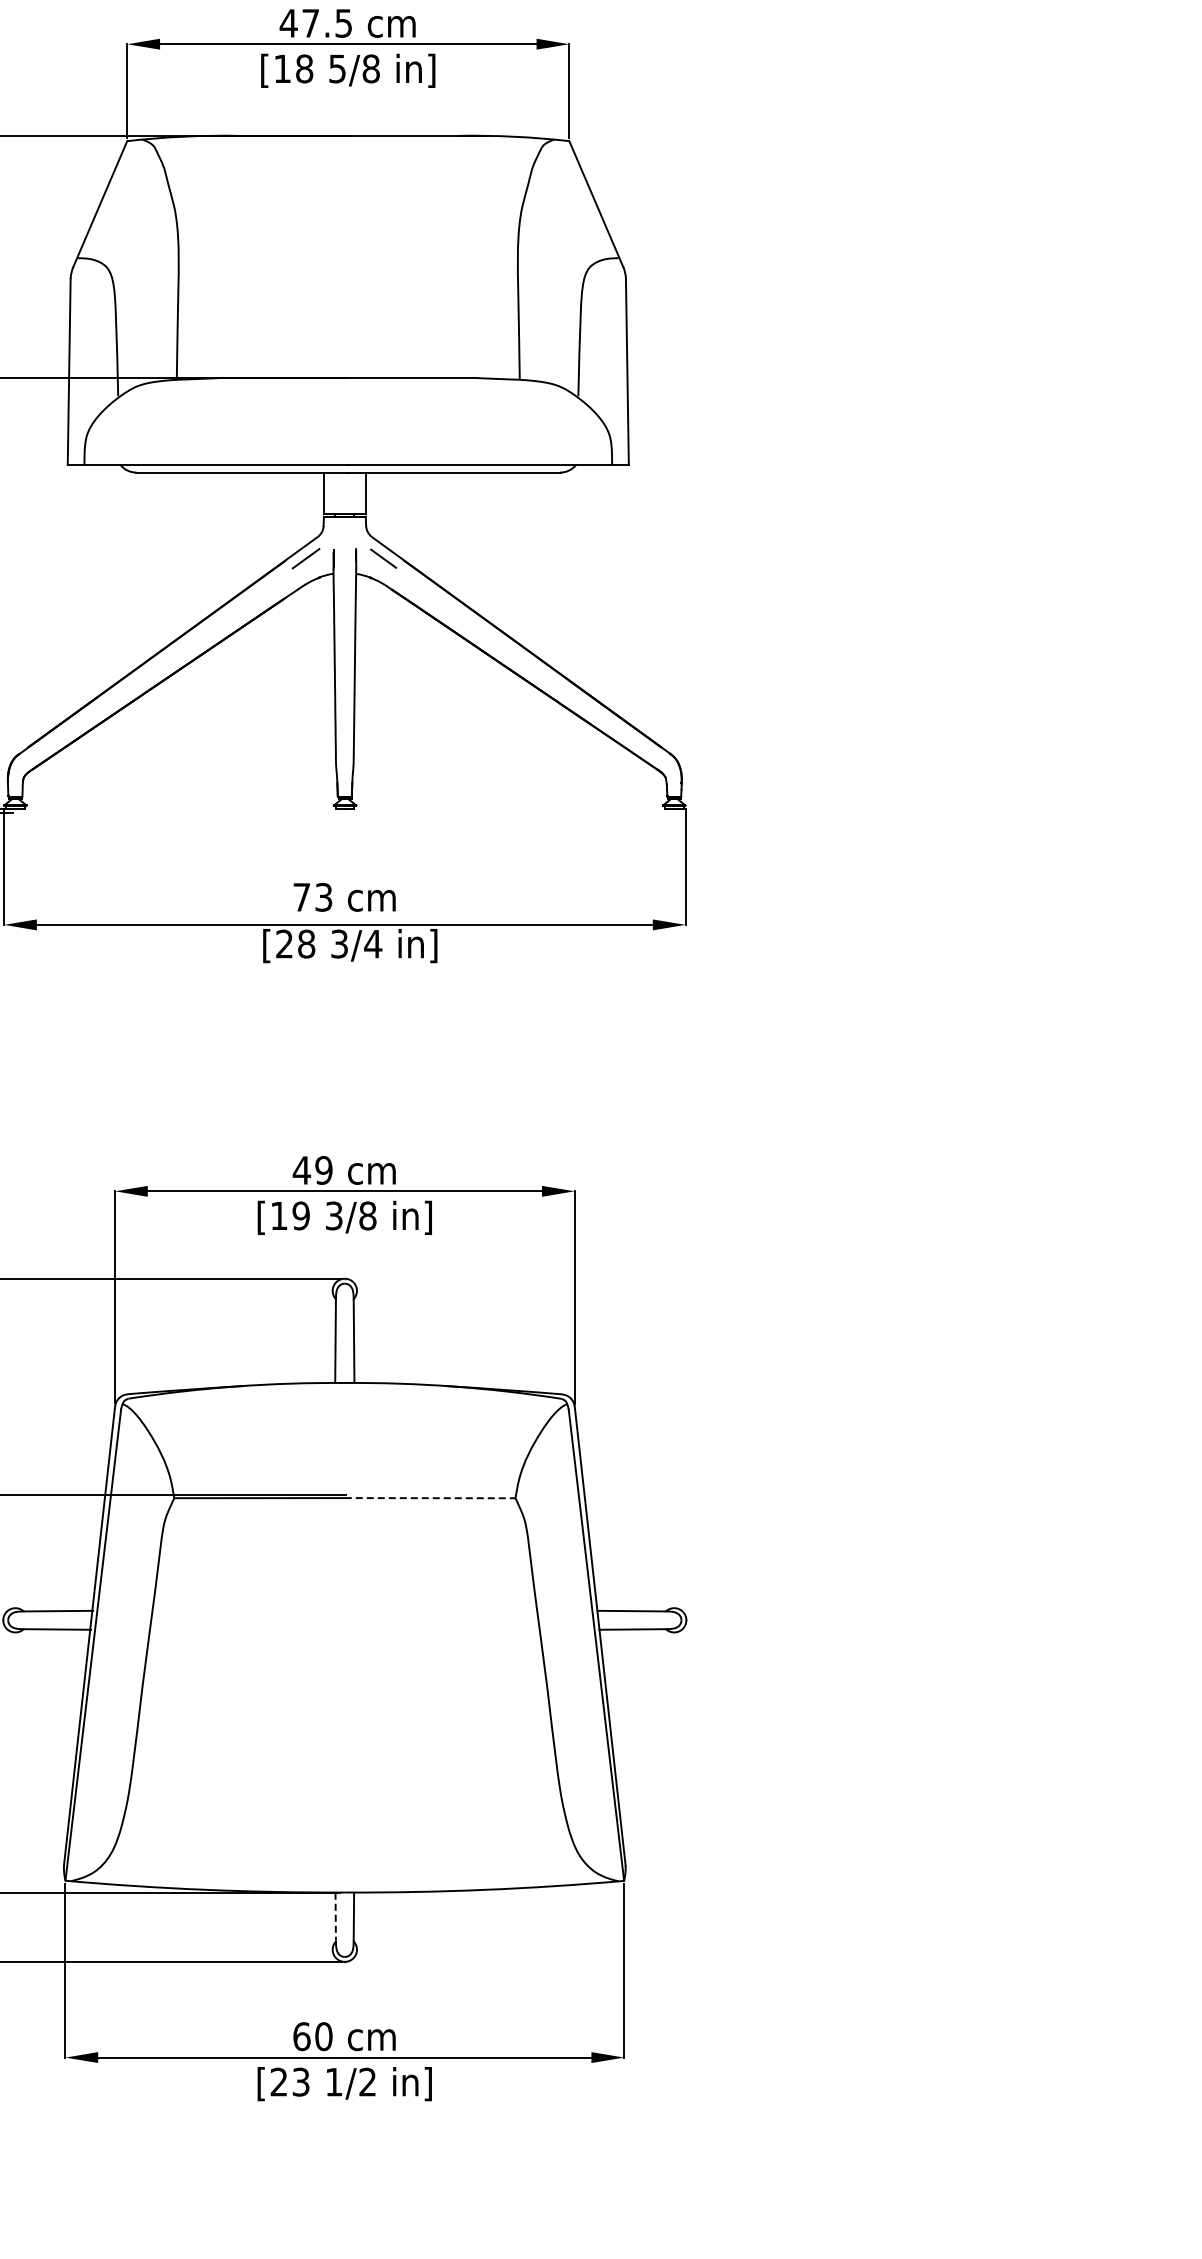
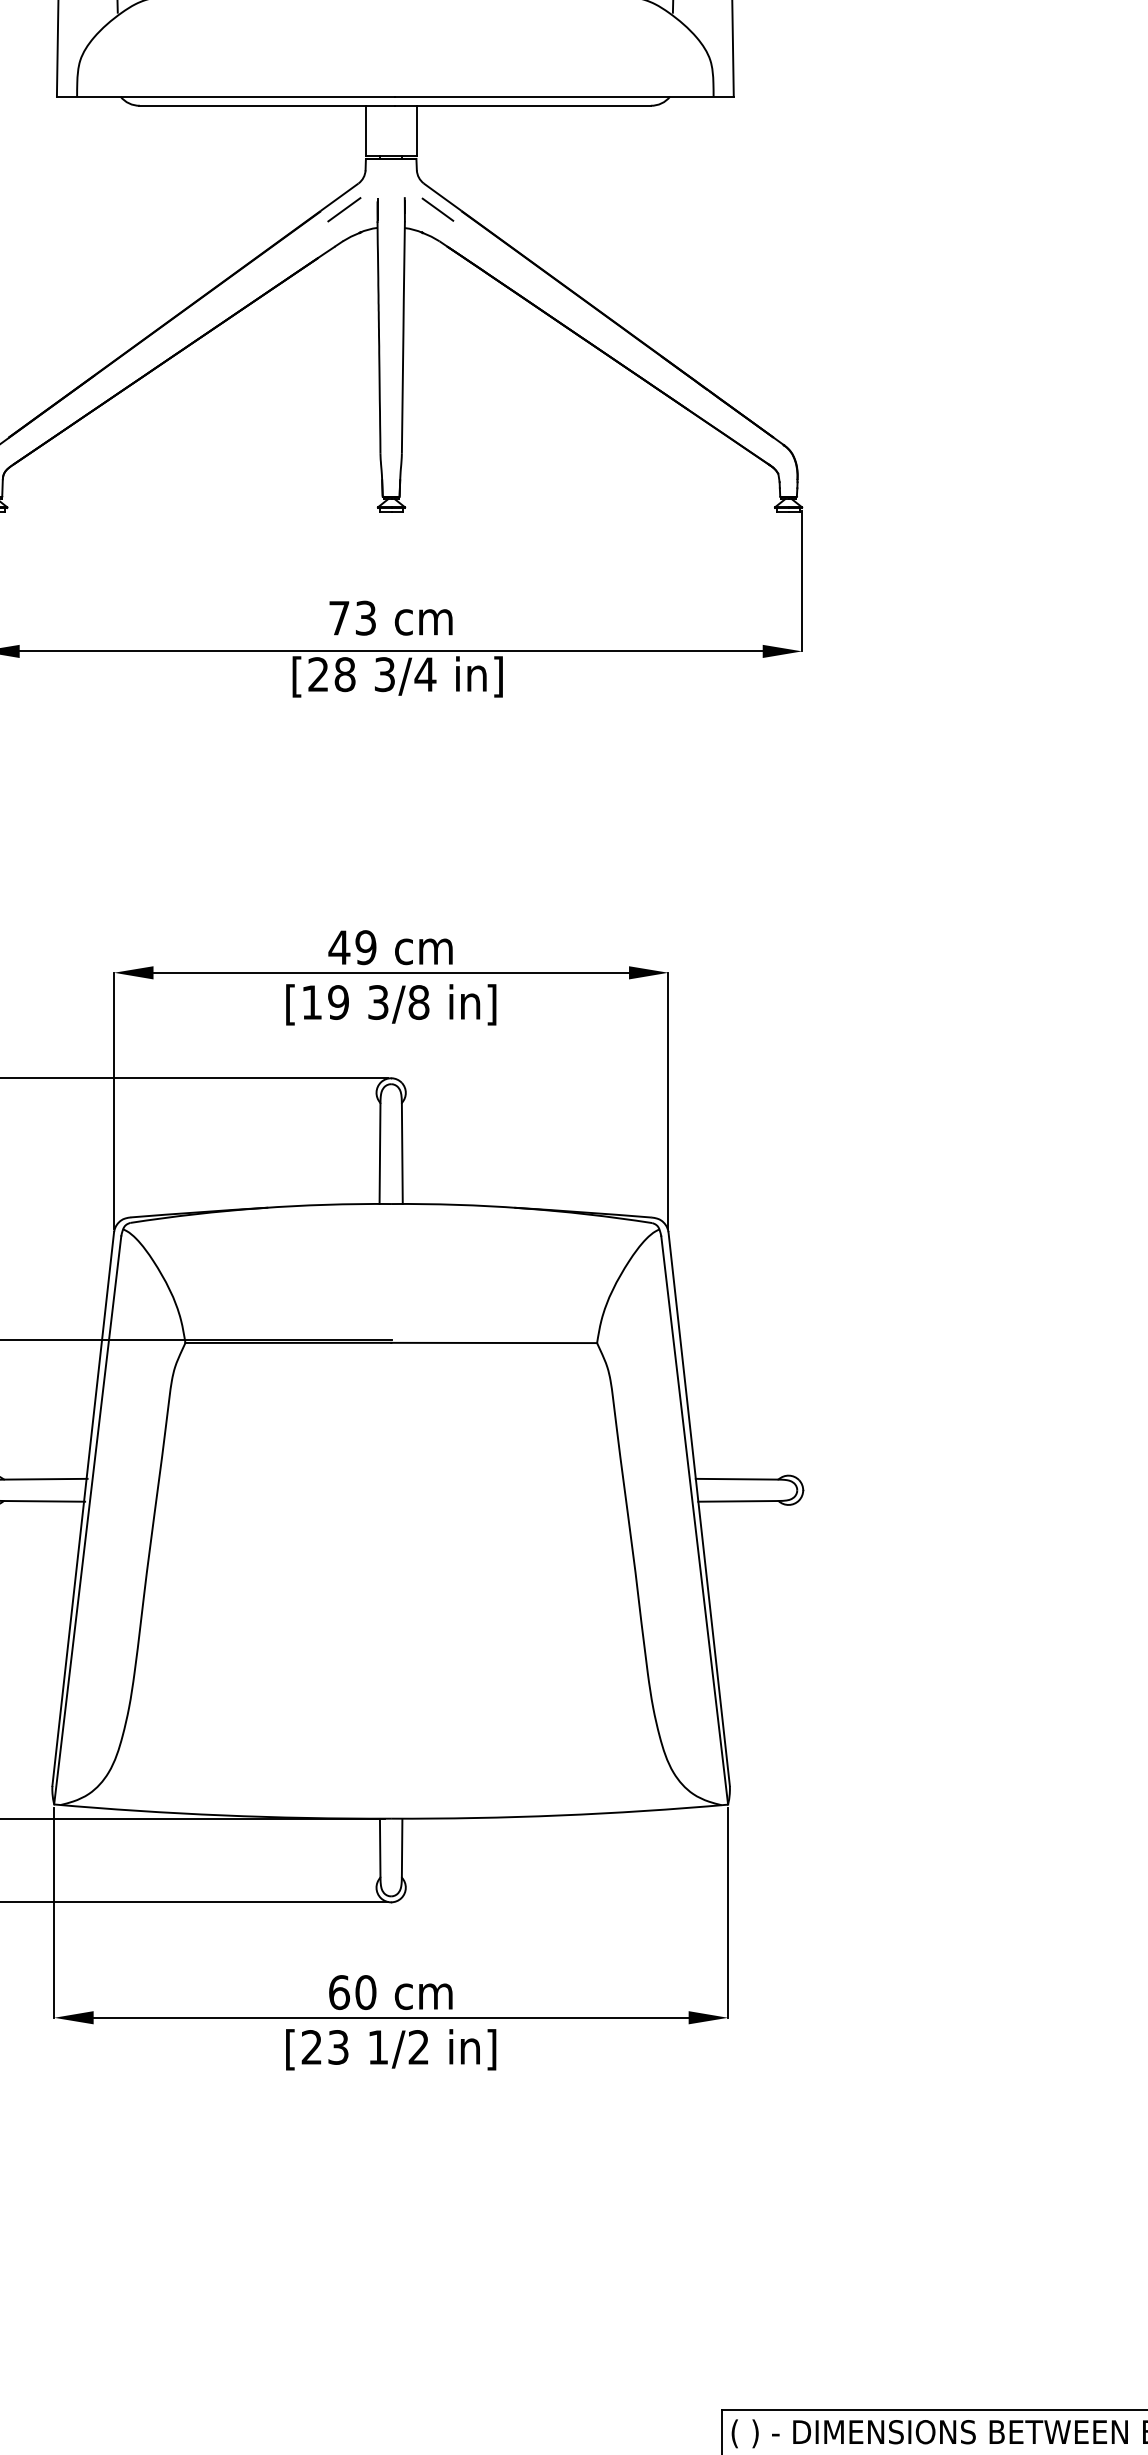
line: (430, 1498) -> (494, 1343), dashed -> solid
line: (335, 1916) -> (379, 1847), dashed -> solid

